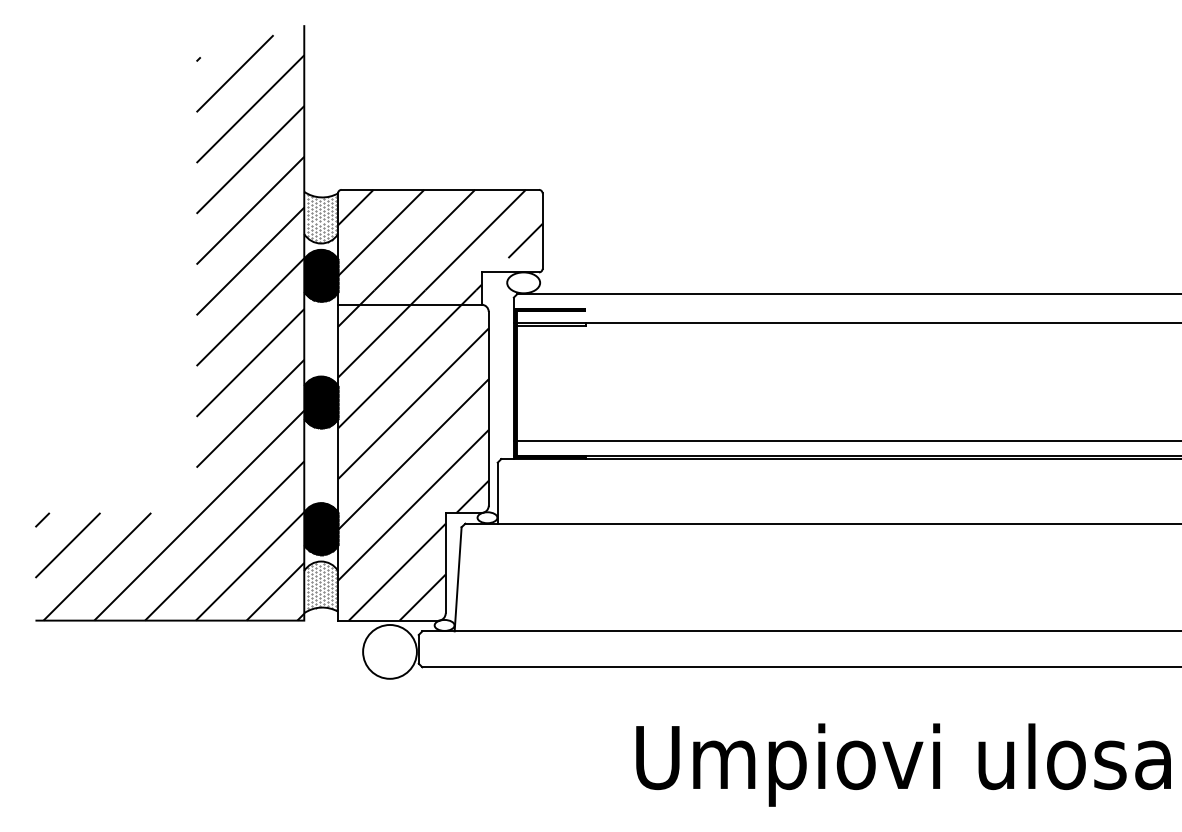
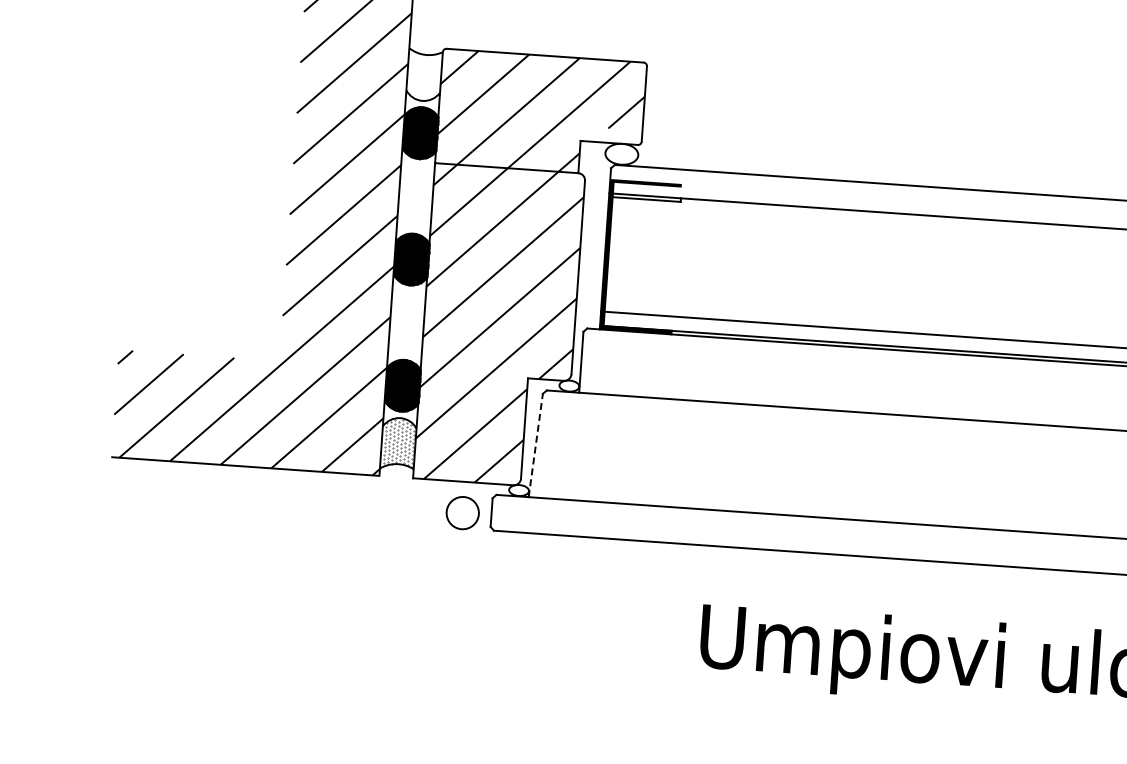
hatch: (321, 218) -> (424, 75), removed
line: (458, 578) -> (536, 444), solid -> dashed
circle: (389, 651) -> (462, 512), size x0.6

